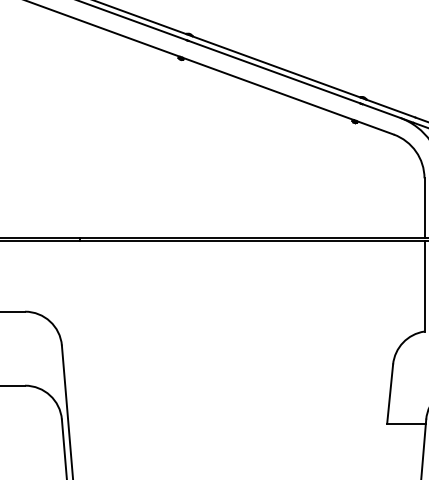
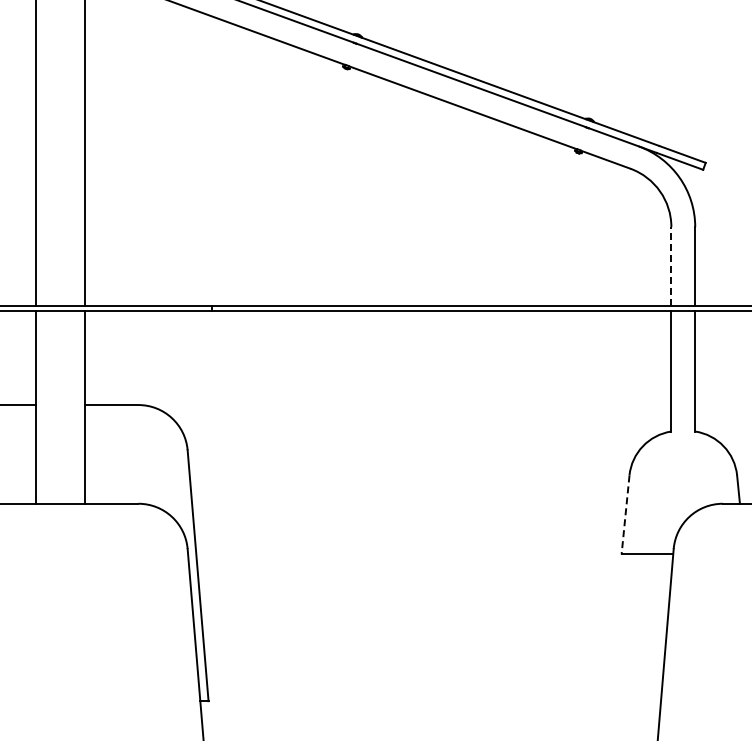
line: (424, 207) -> (671, 266), solid -> dashed
line: (390, 393) -> (625, 514), solid -> dashed

